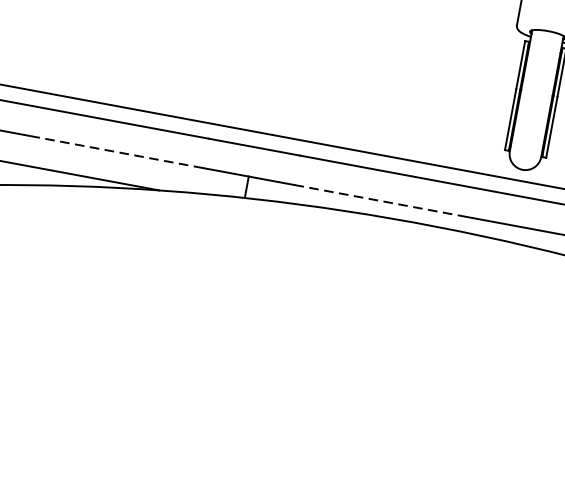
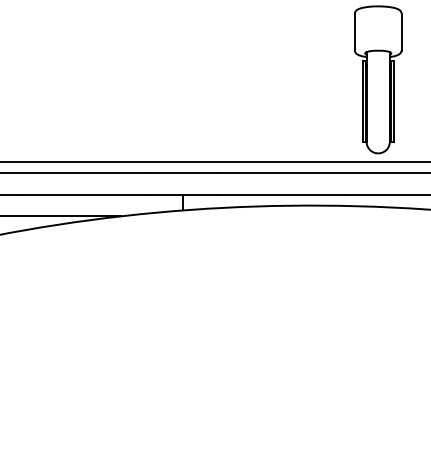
line: (115, 151) -> (84, 194), dashed -> solid
line: (381, 201) -> (281, 194), dashed -> solid

